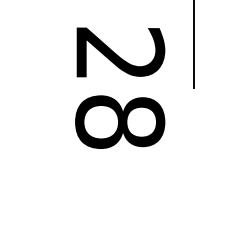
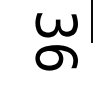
text: (119, 87) -> (56, 41), 28 -> 36

